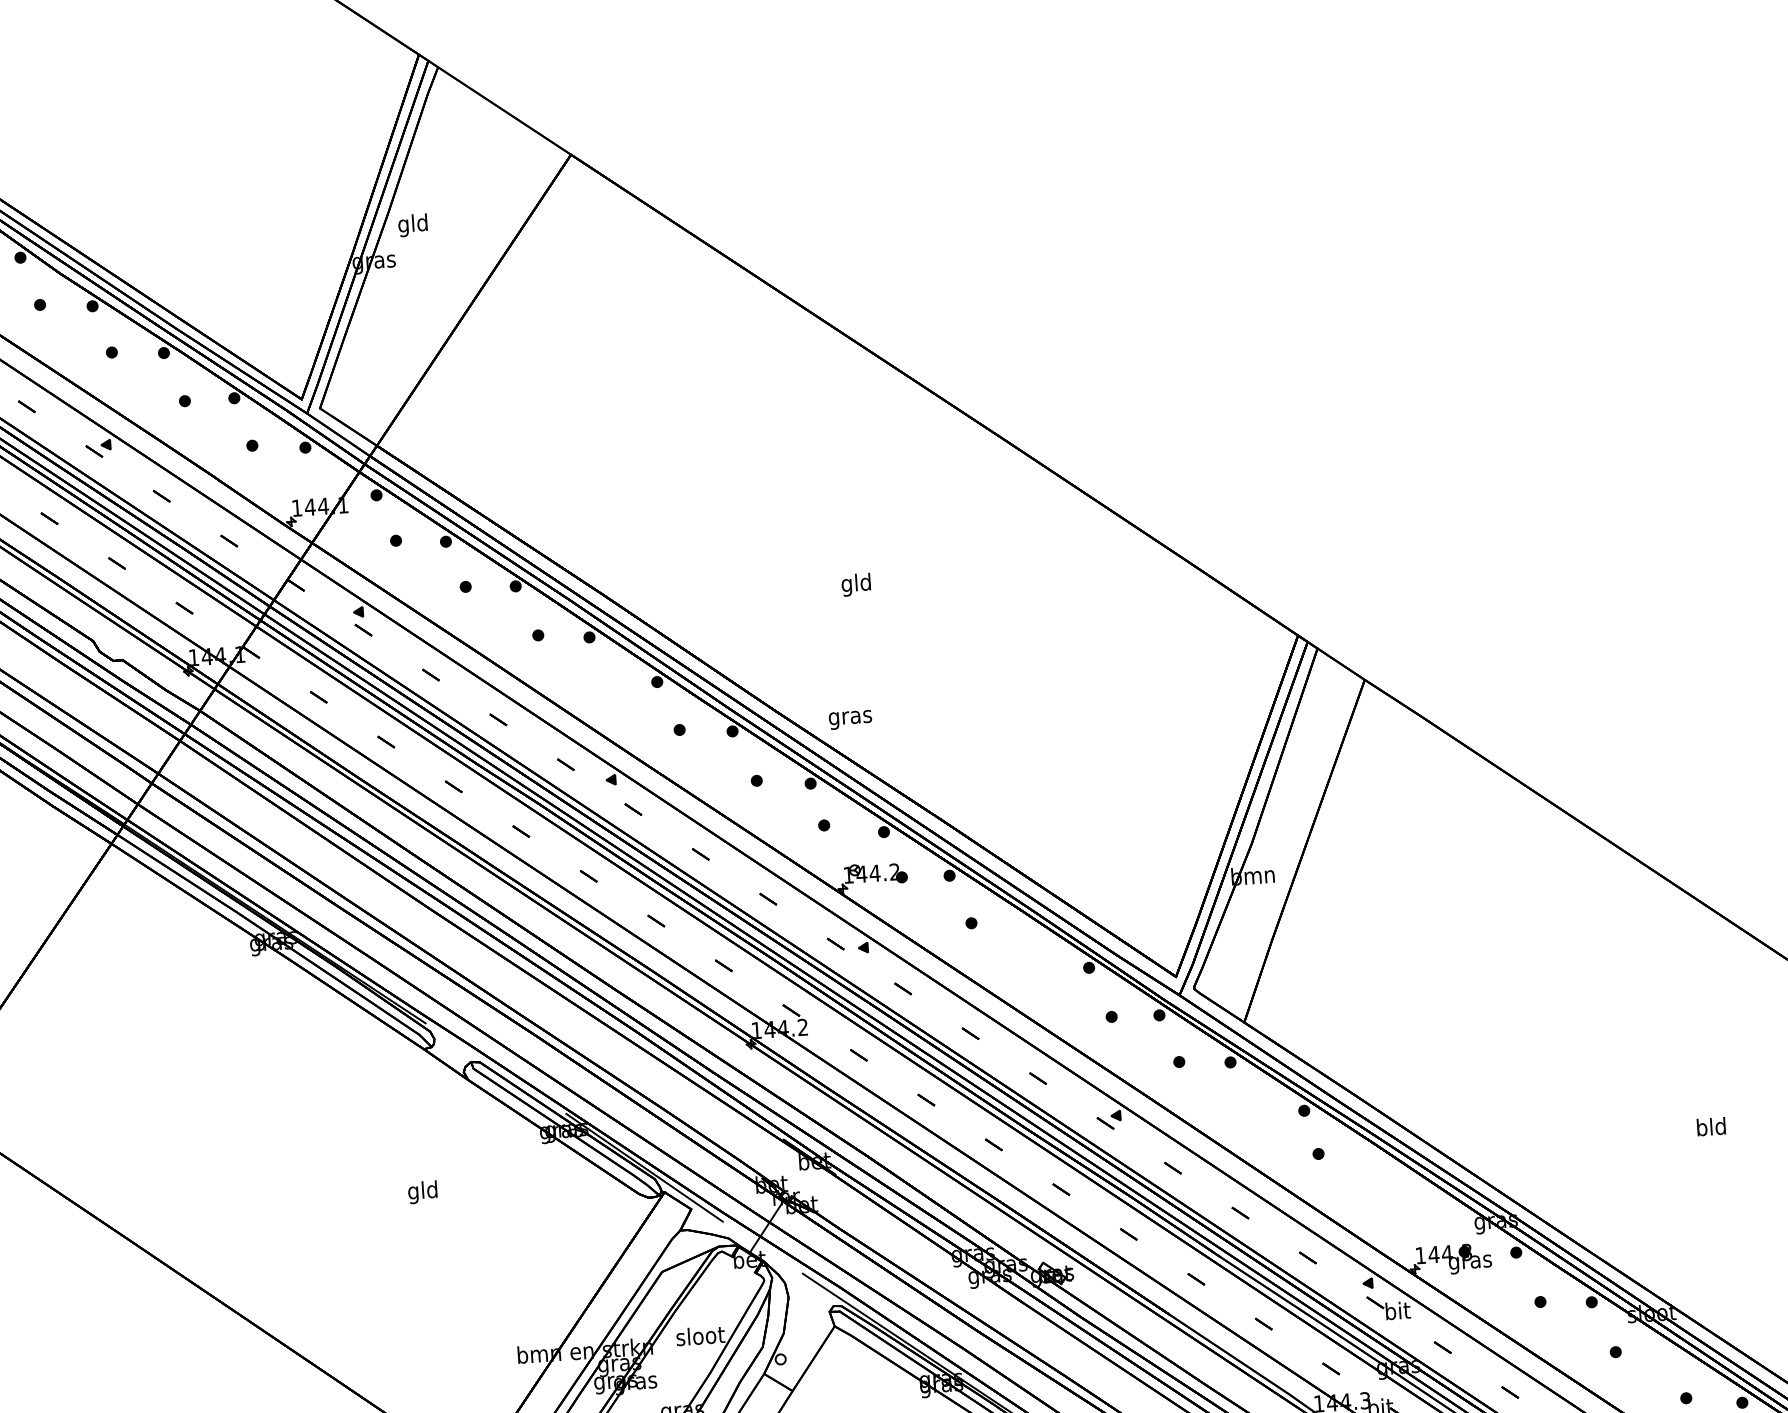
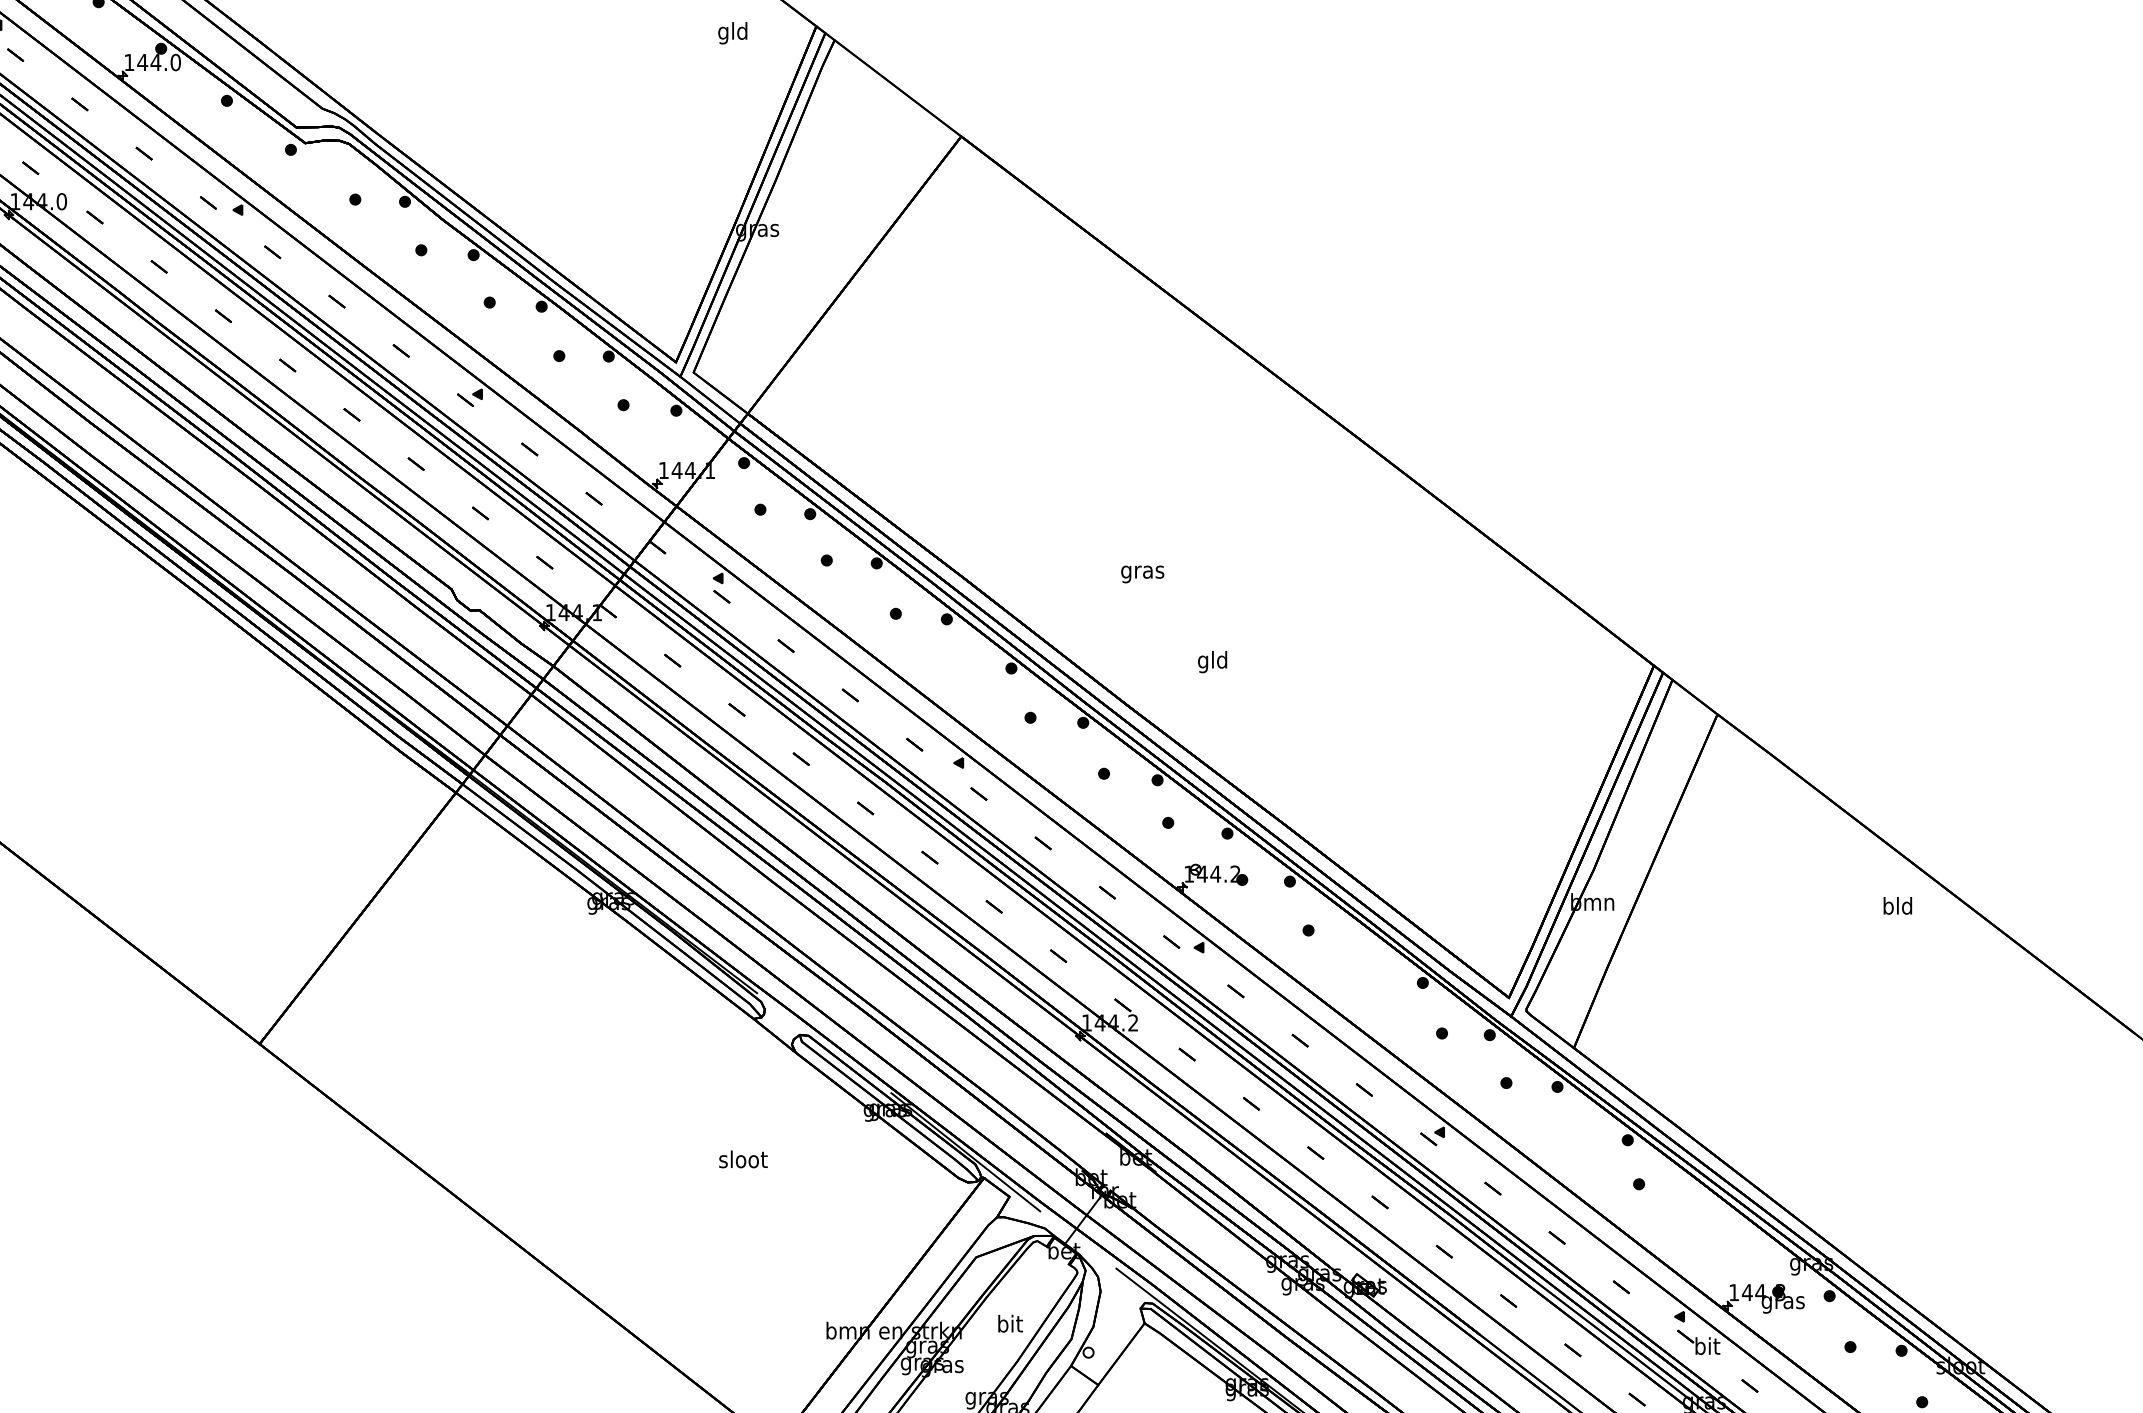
text: (412, 225) -> (732, 33), moved
text: (856, 585) -> (1212, 662), moved
text: (850, 720) -> (1142, 574), moved
text: (1710, 1126) -> (1897, 905), moved
text: (423, 1192) -> (743, 1161), gld -> sloot
text: (700, 1335) -> (1010, 1323), sloot -> bit

